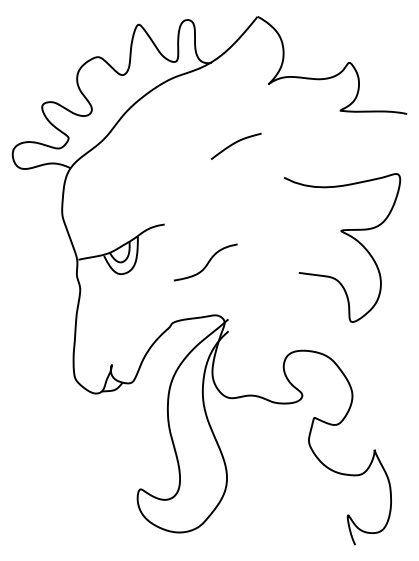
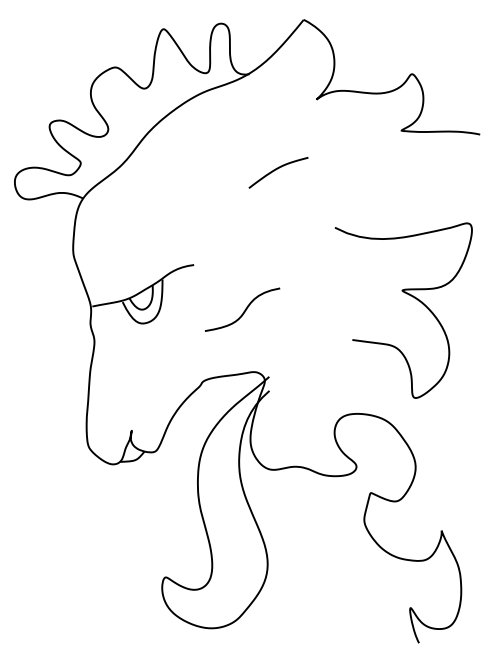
curve: (348, 236) -> (410, 296), moved

